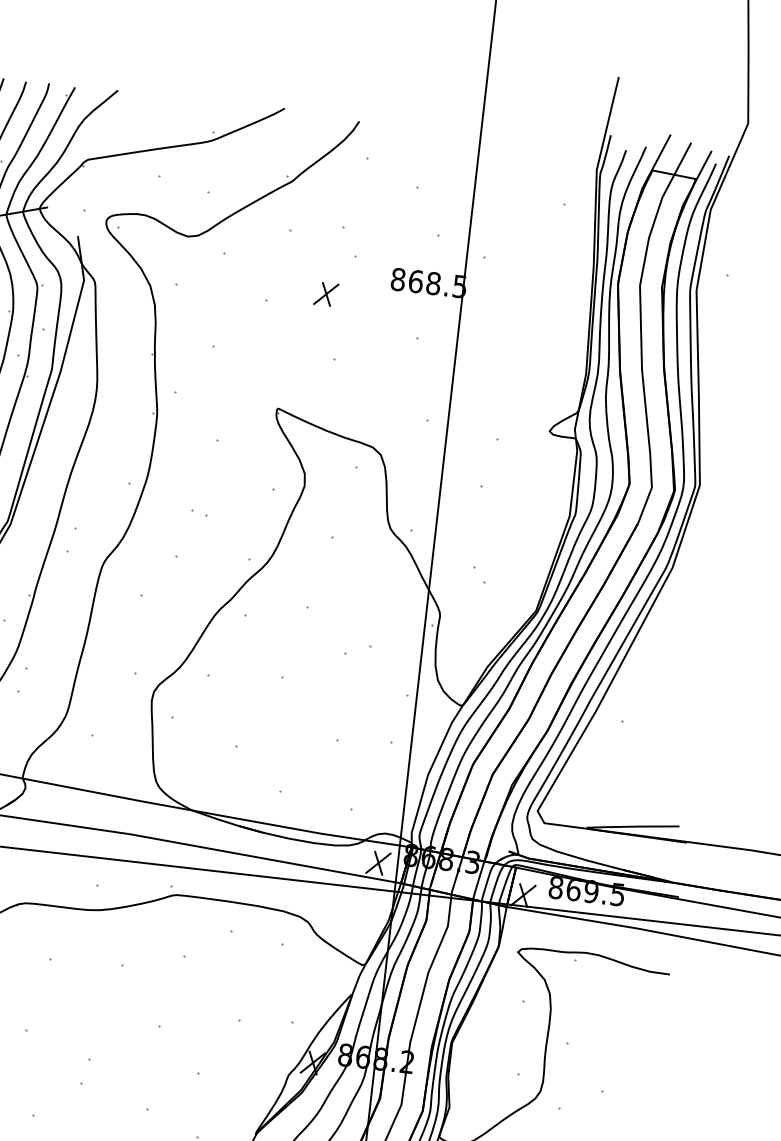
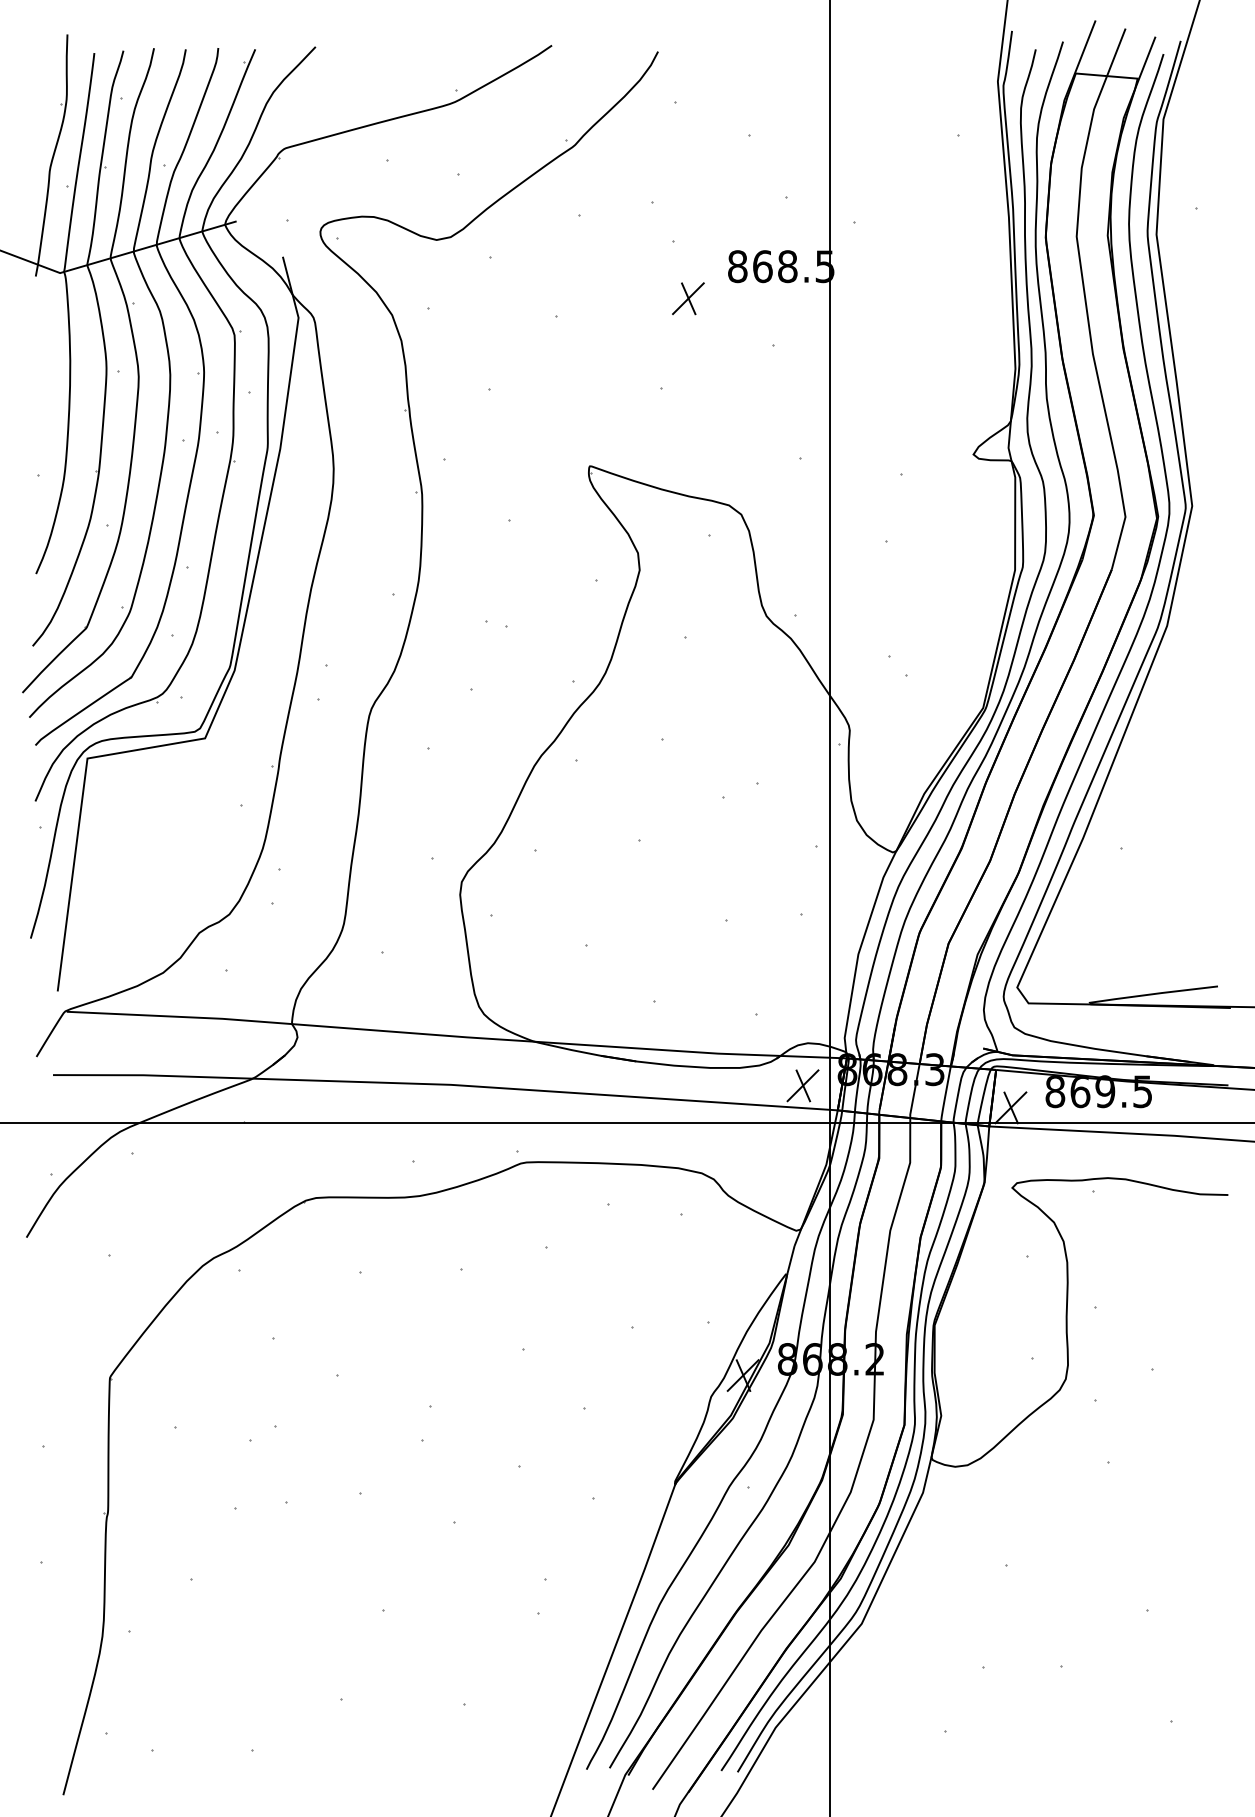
part: (326, 294) -> (688, 298), moved

